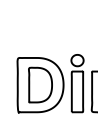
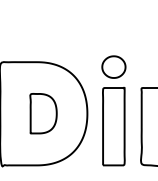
part: (40, 84) -> (43, 112), size x0.6

